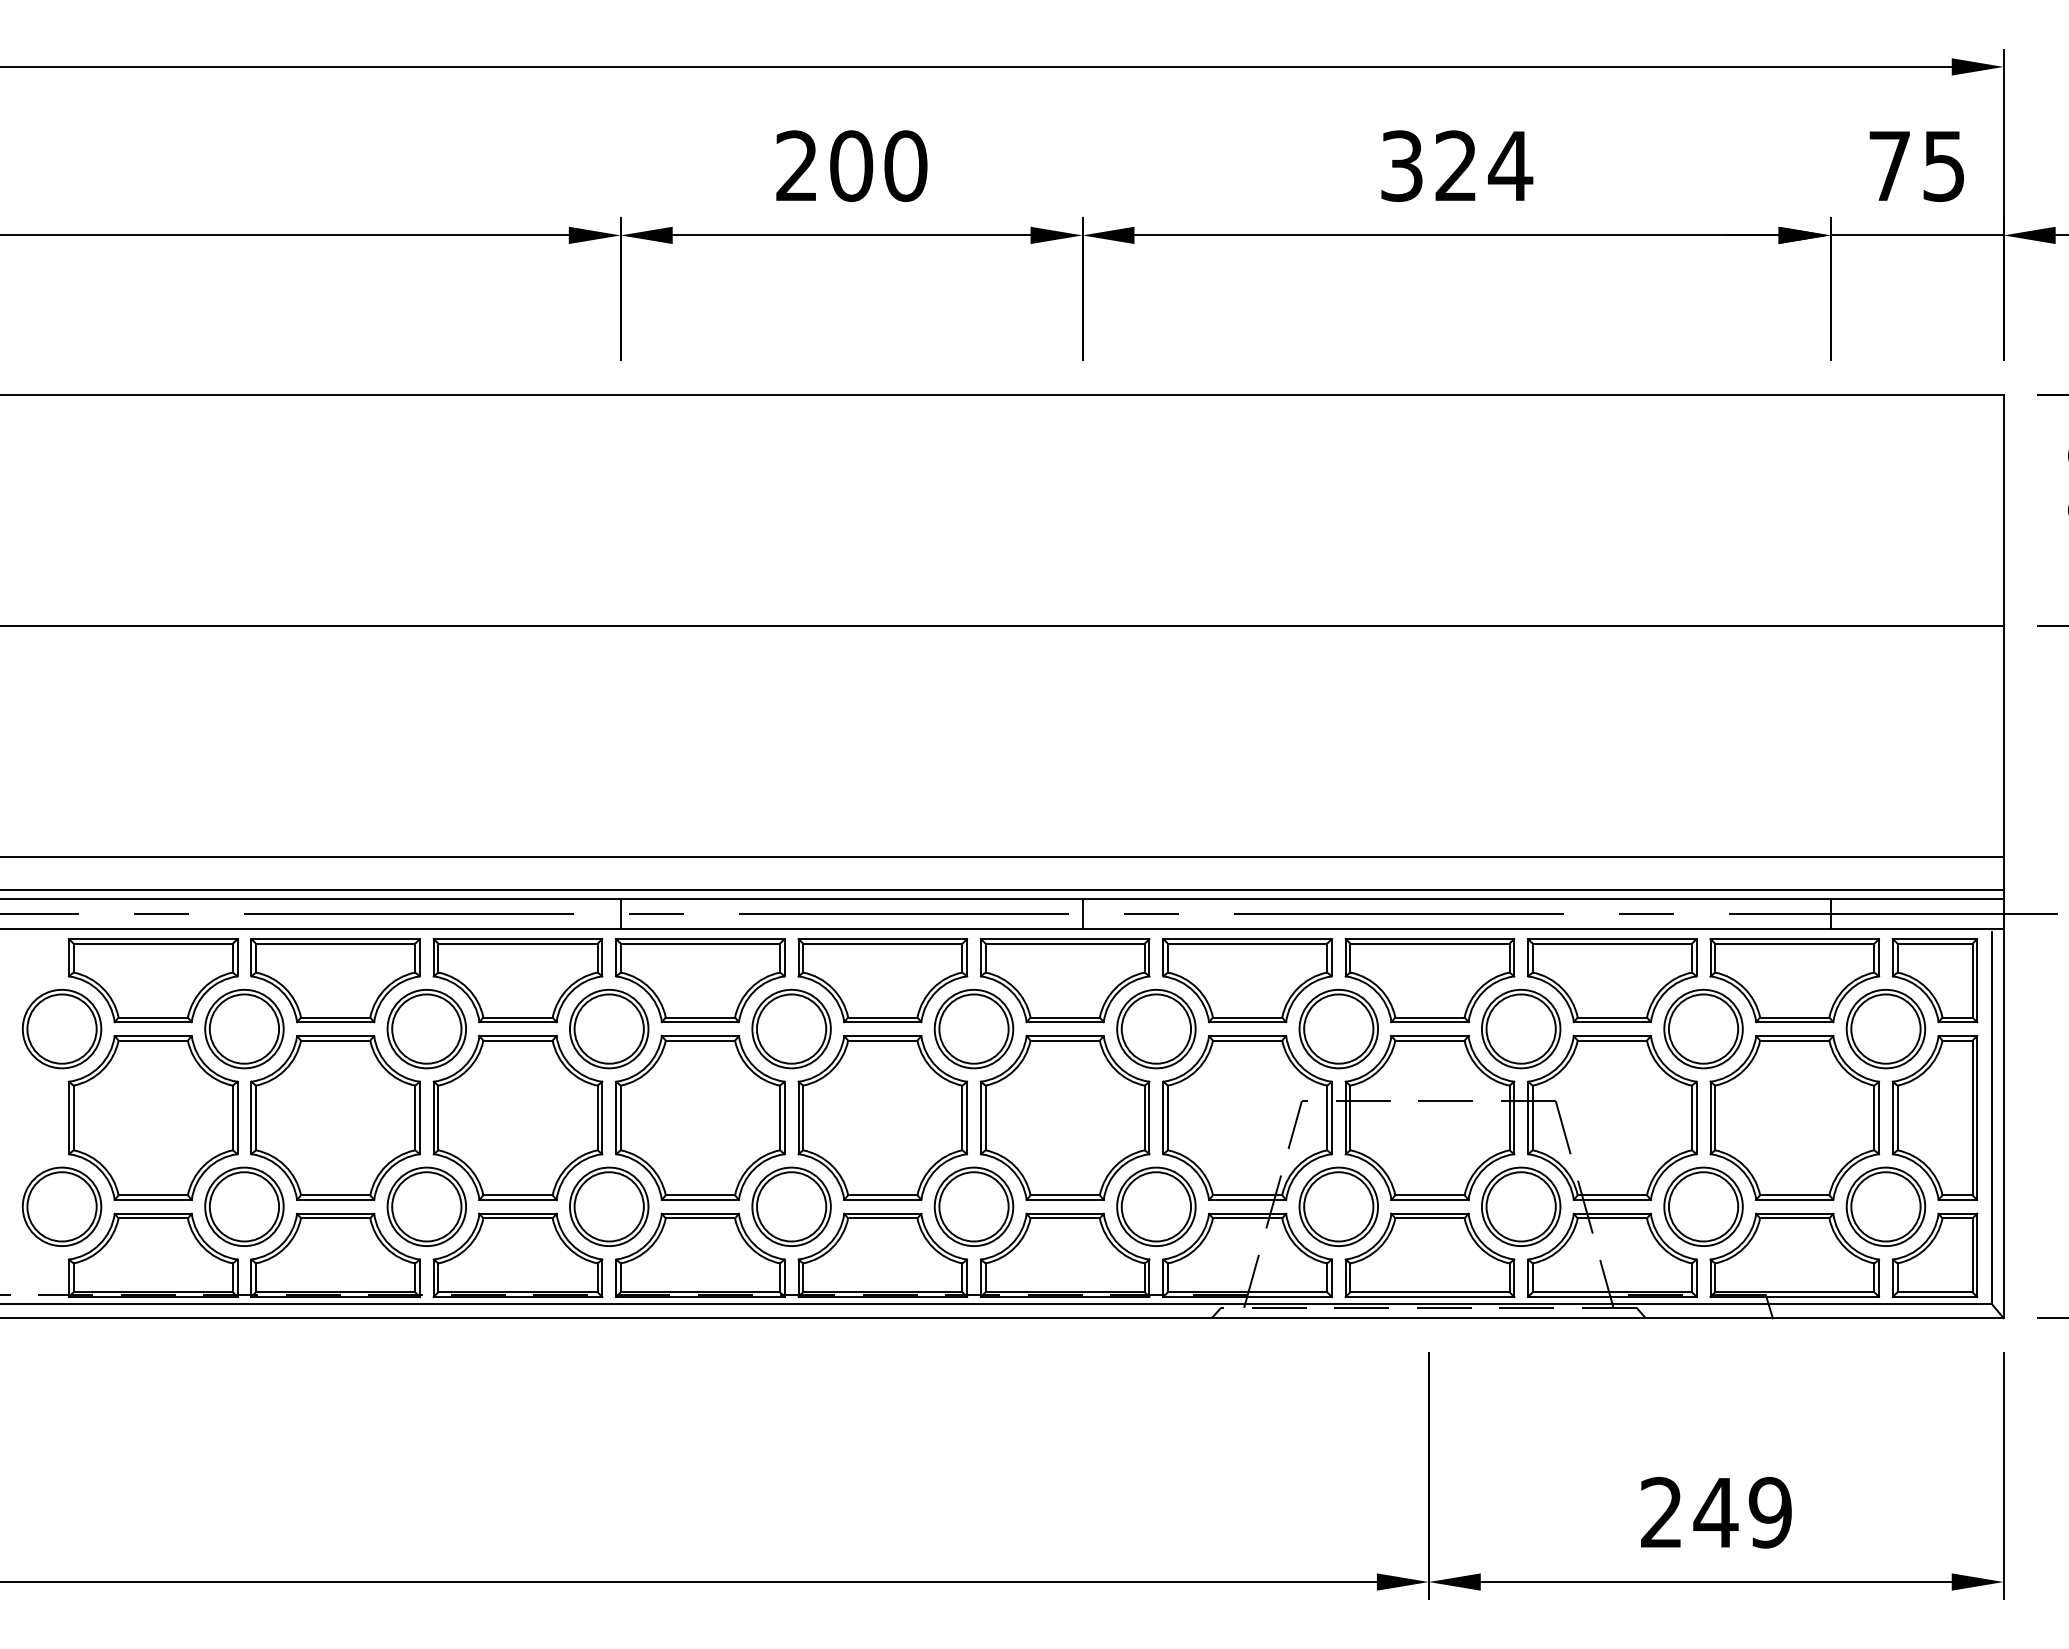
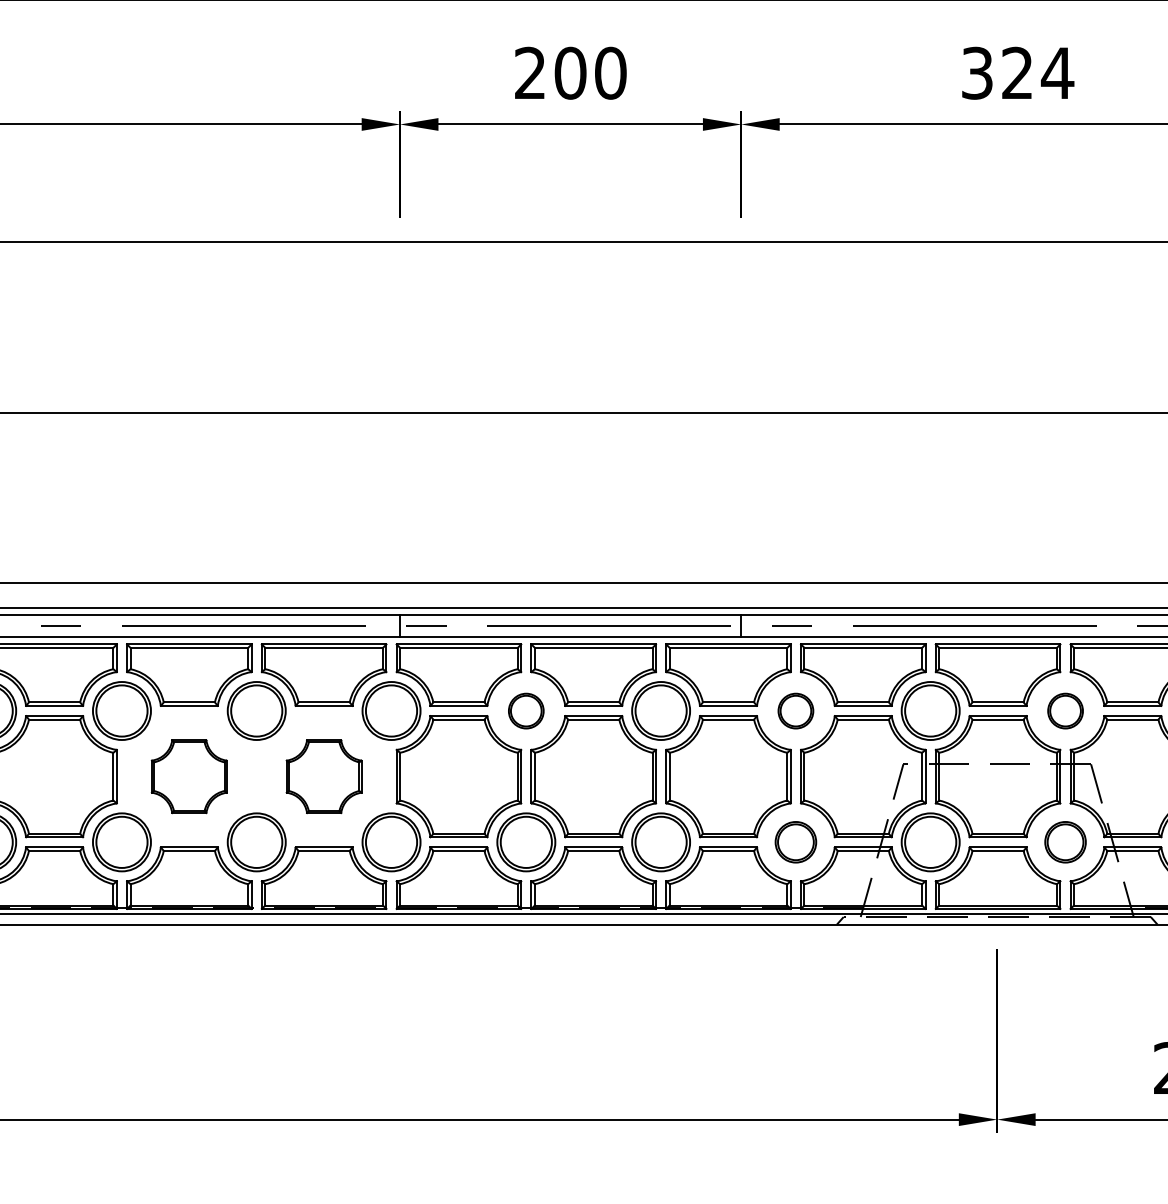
part: (791, 1029) -> (526, 711), size x0.6
part: (1156, 1029) -> (795, 711), size x0.6
part: (1521, 1029) -> (1065, 711), size x0.6
part: (335, 1117) -> (189, 776), size x0.6
part: (517, 1117) -> (323, 776), size x0.6
part: (1156, 1206) -> (795, 842), size x0.7
part: (1521, 1206) -> (1065, 842), size x0.7

